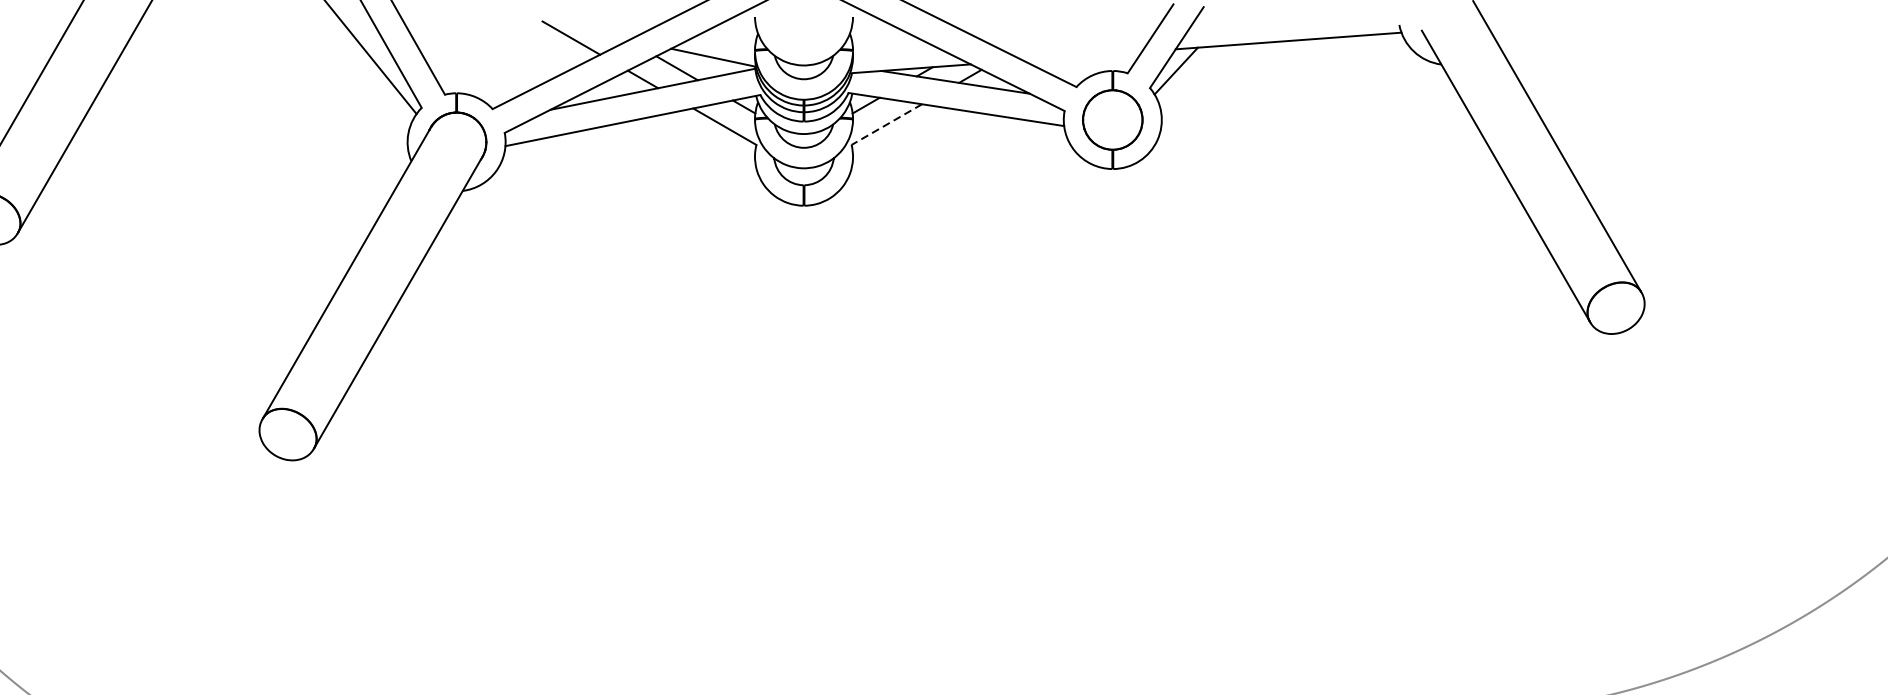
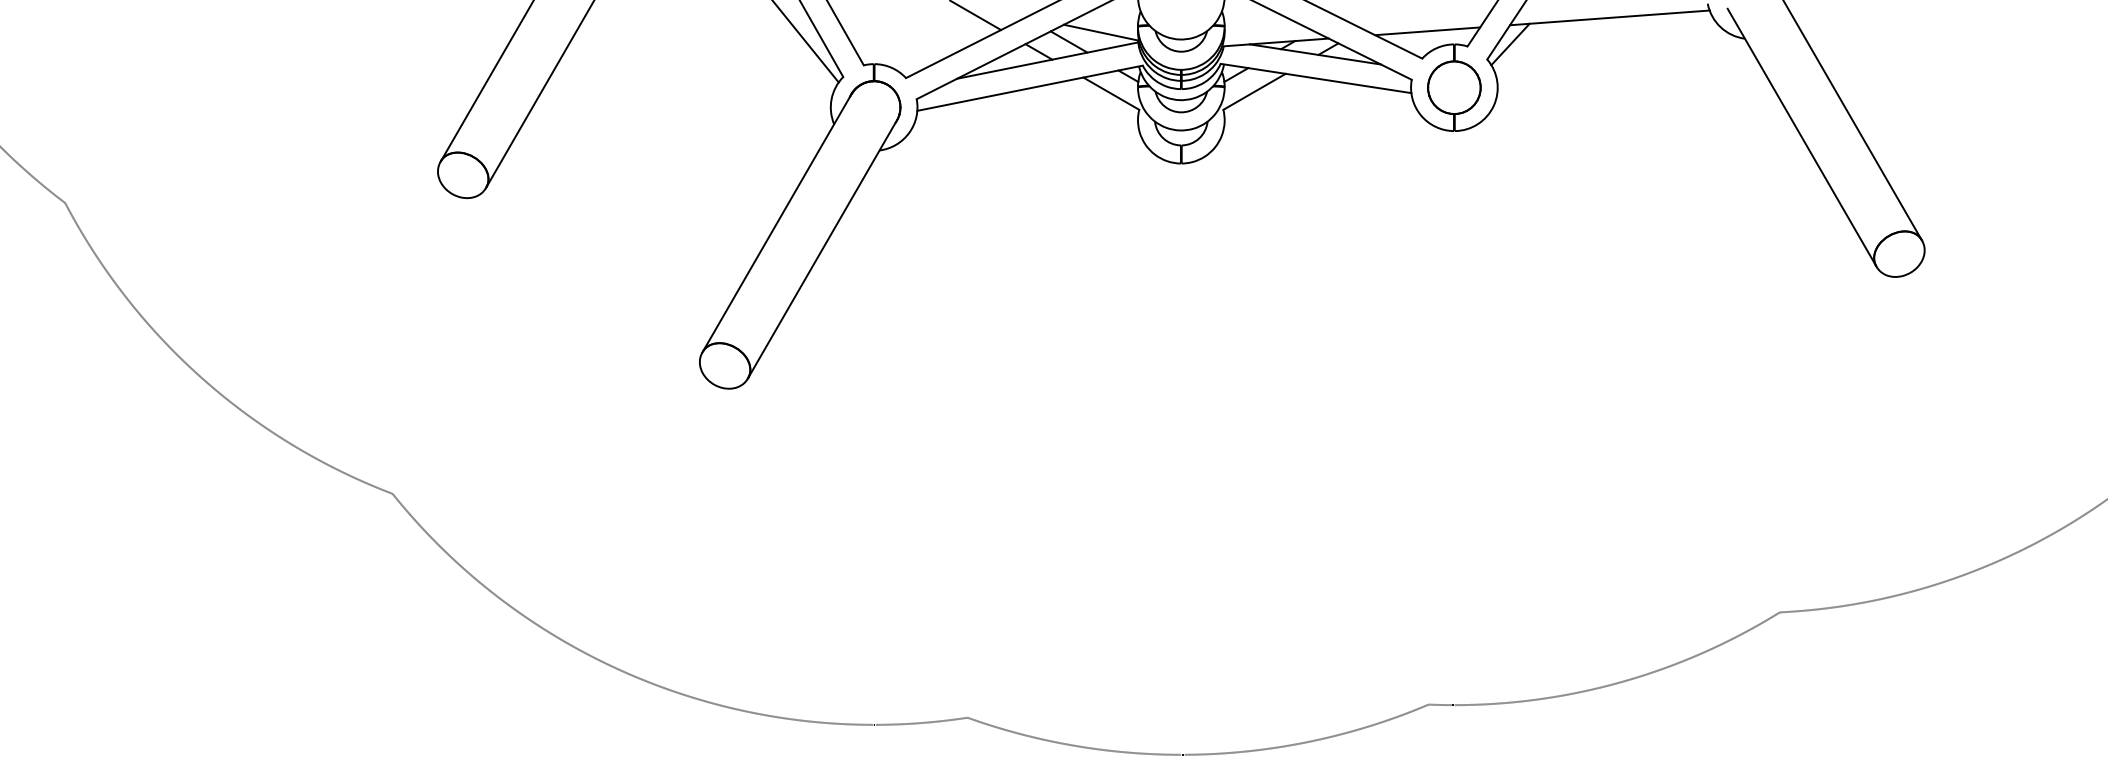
line: (1082, 56) -> (1427, 31), added
line: (886, 124) -> (1254, 91), dashed -> solid

